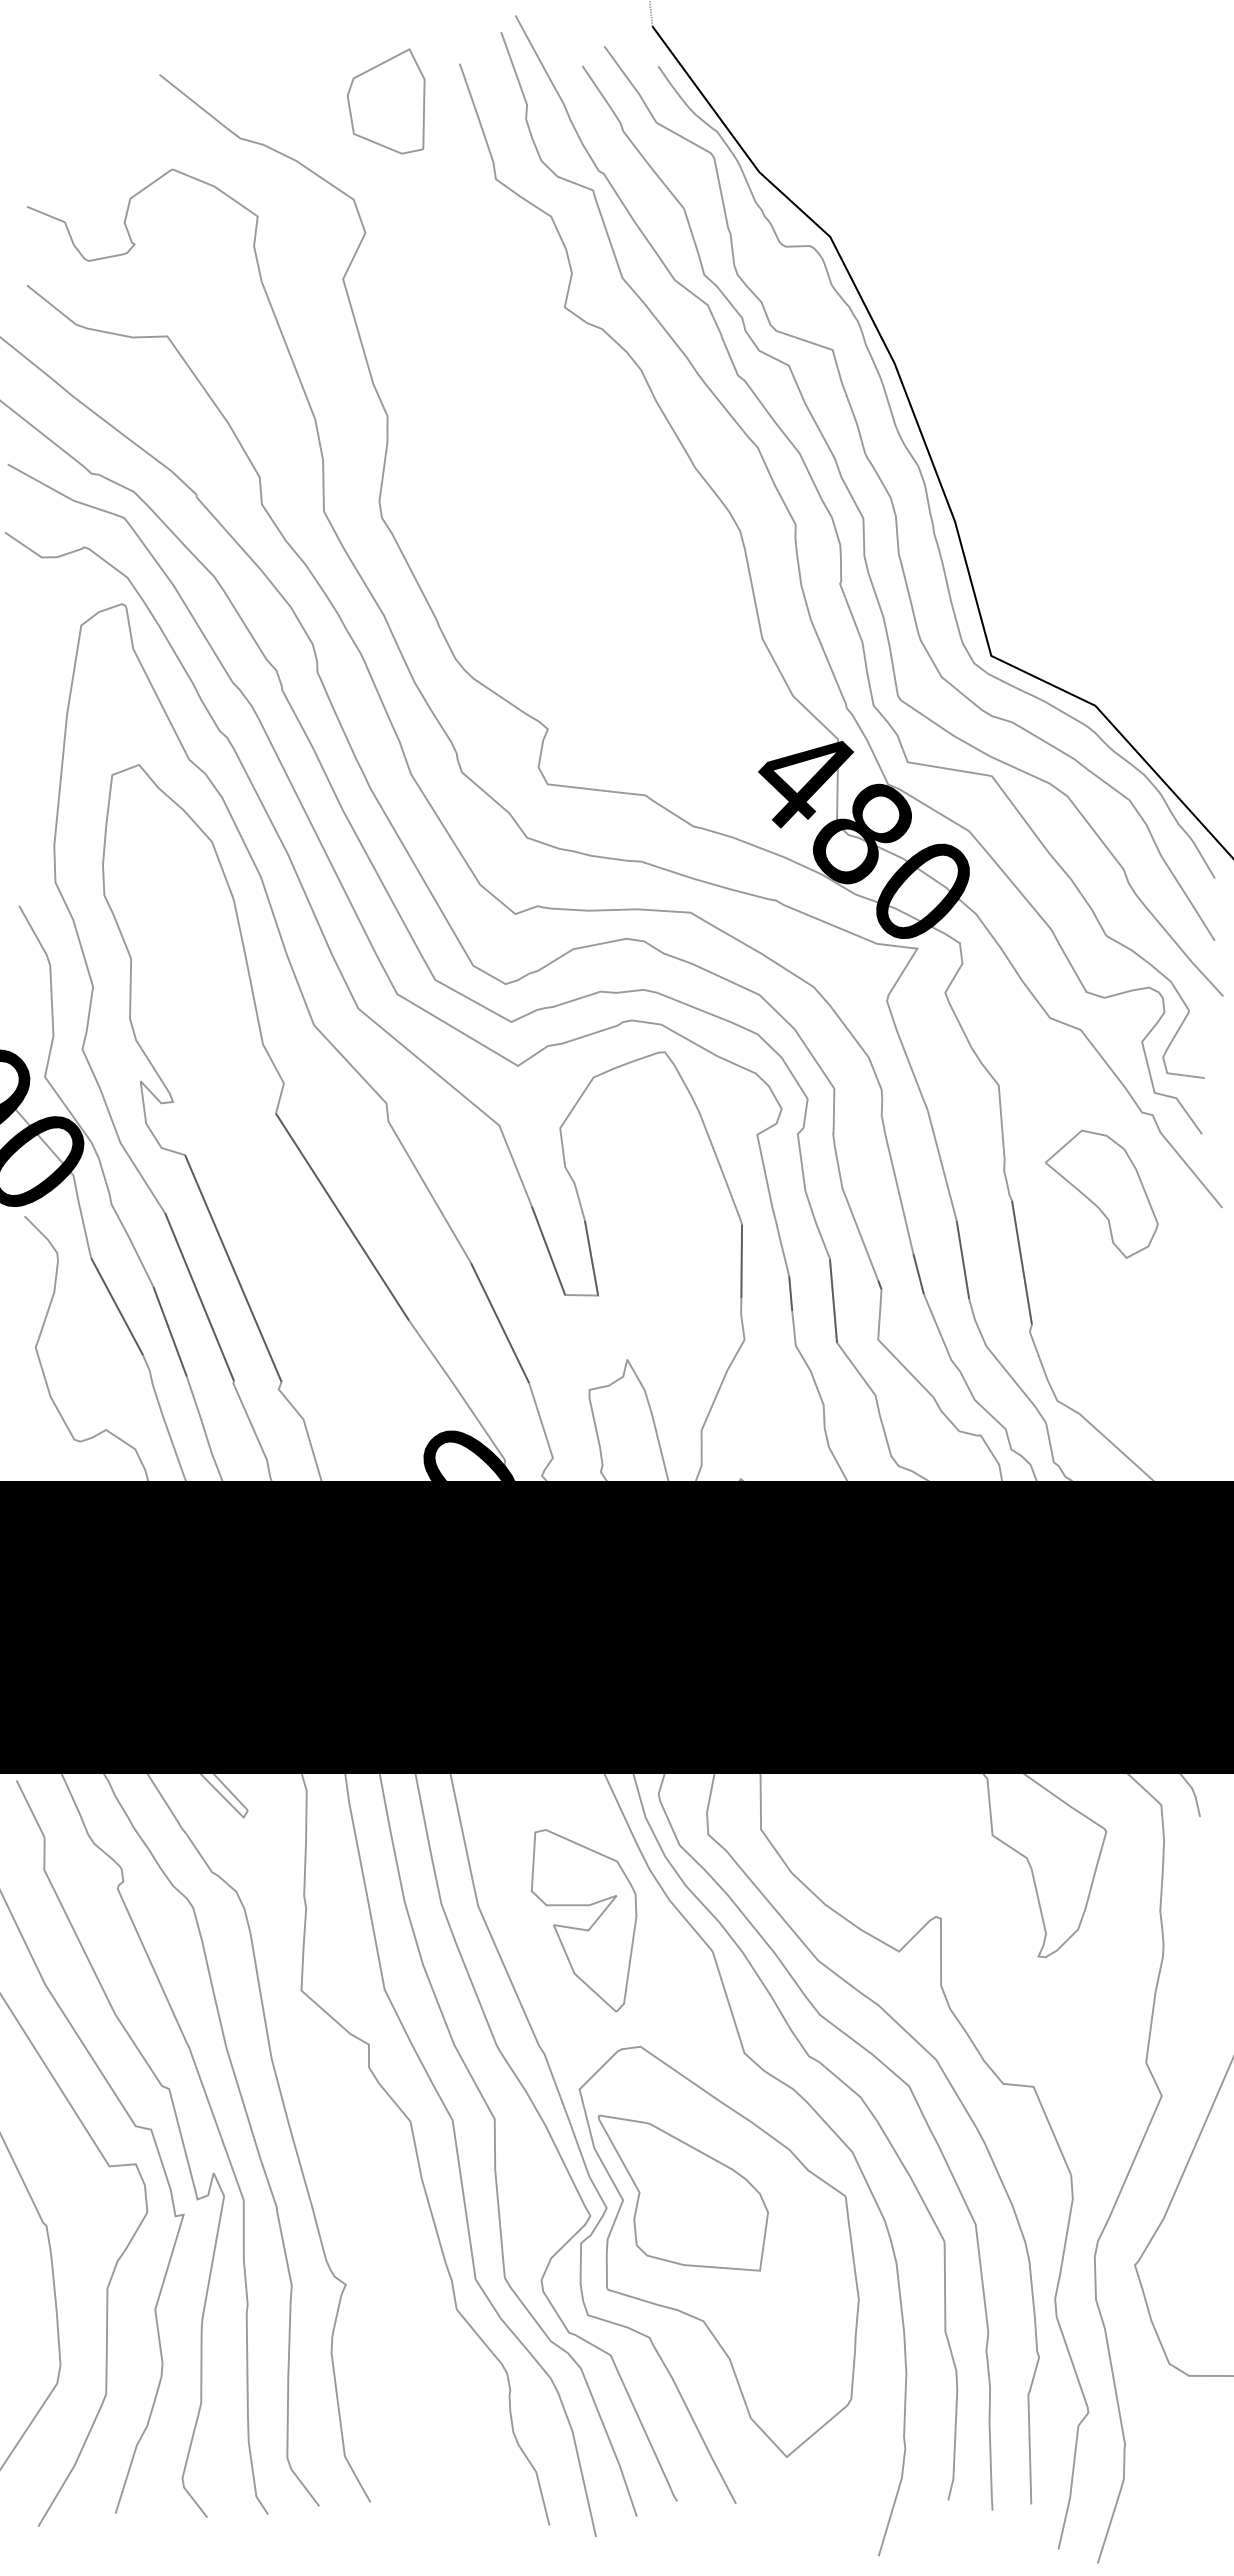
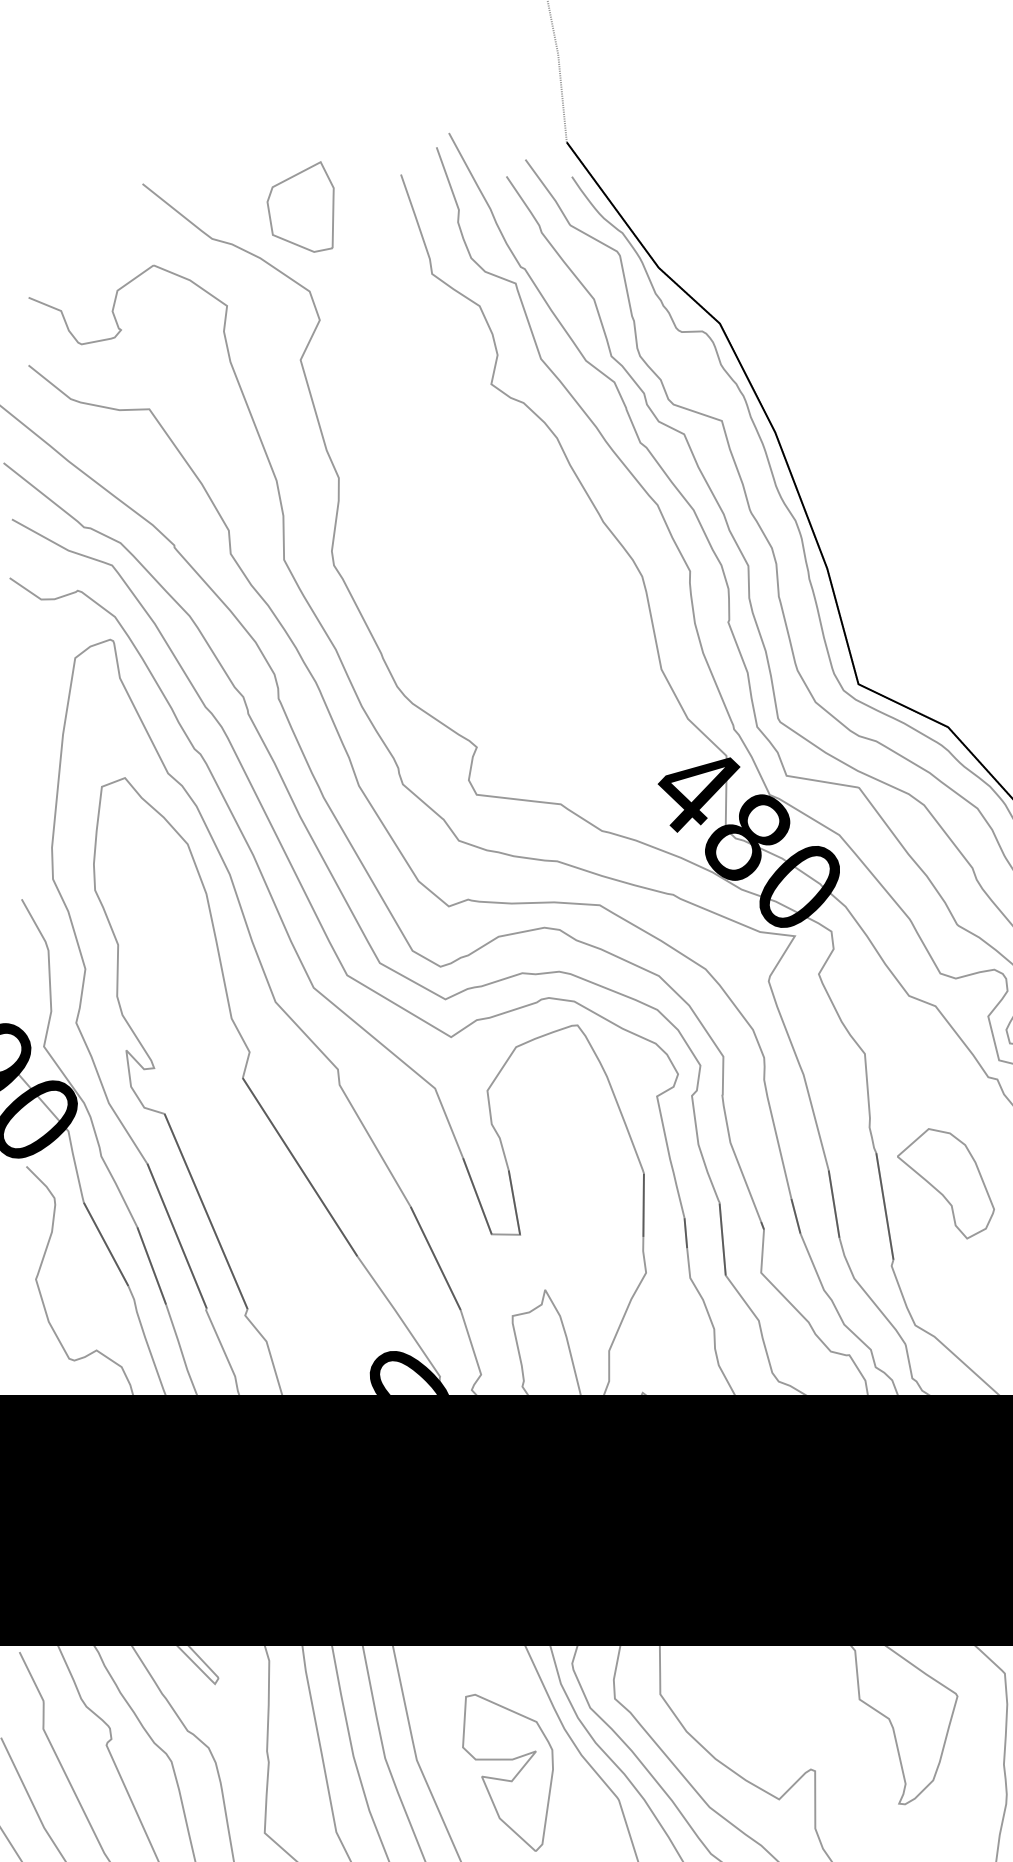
part: (386, 101) -> (300, 207), moved
part: (1101, 1194) -> (945, 1183), moved

